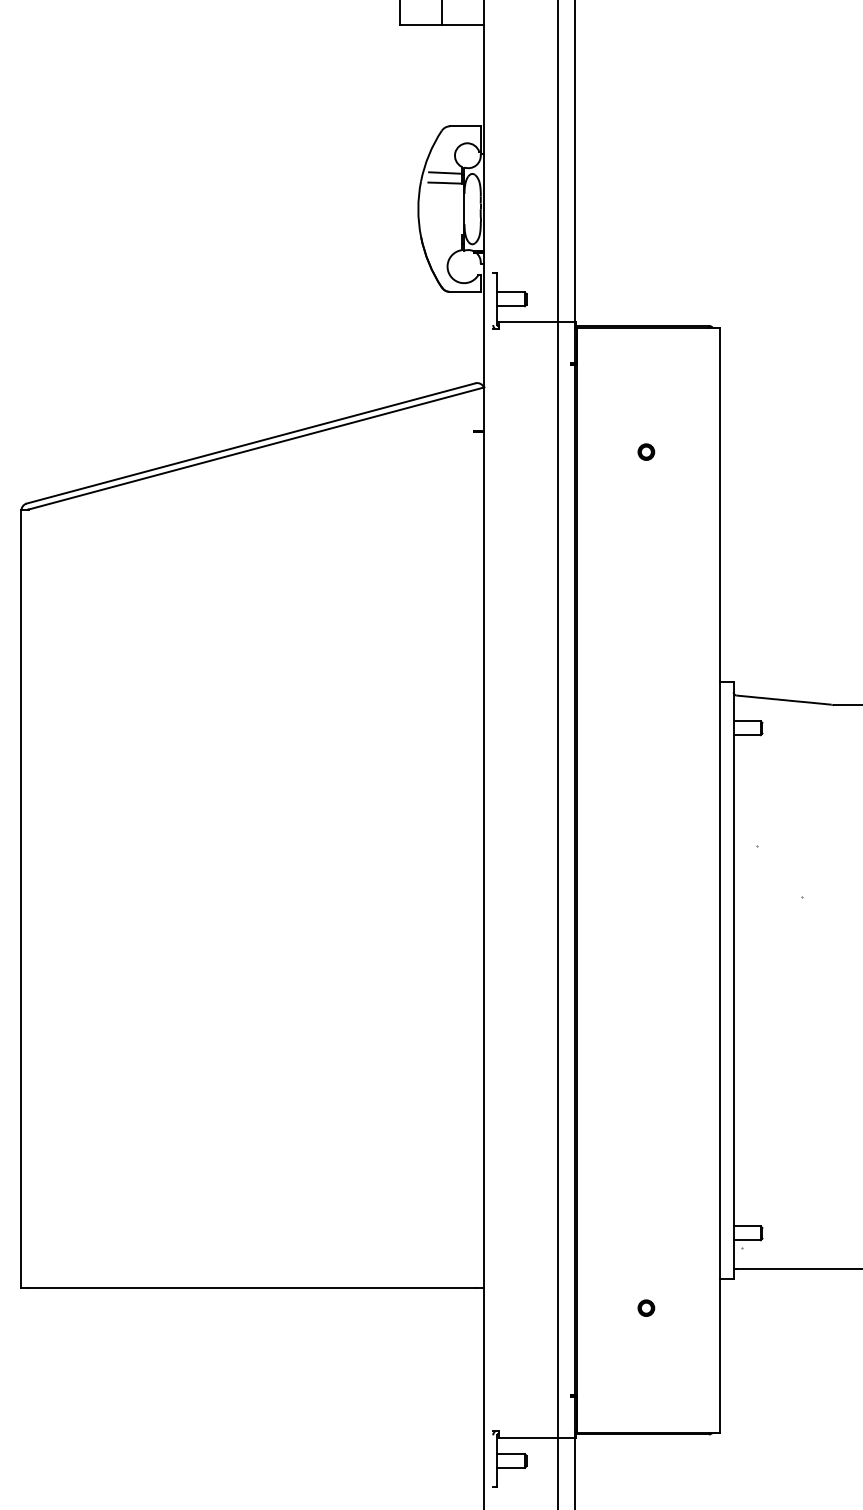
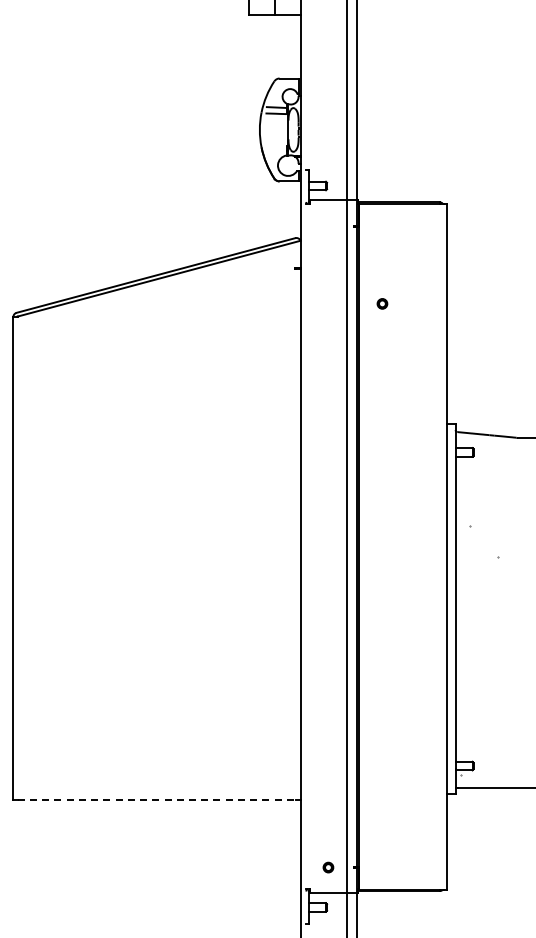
part: (646, 451) -> (382, 303), moved
line: (253, 1287) -> (157, 799), solid -> dashed
part: (646, 1308) -> (328, 867), moved

